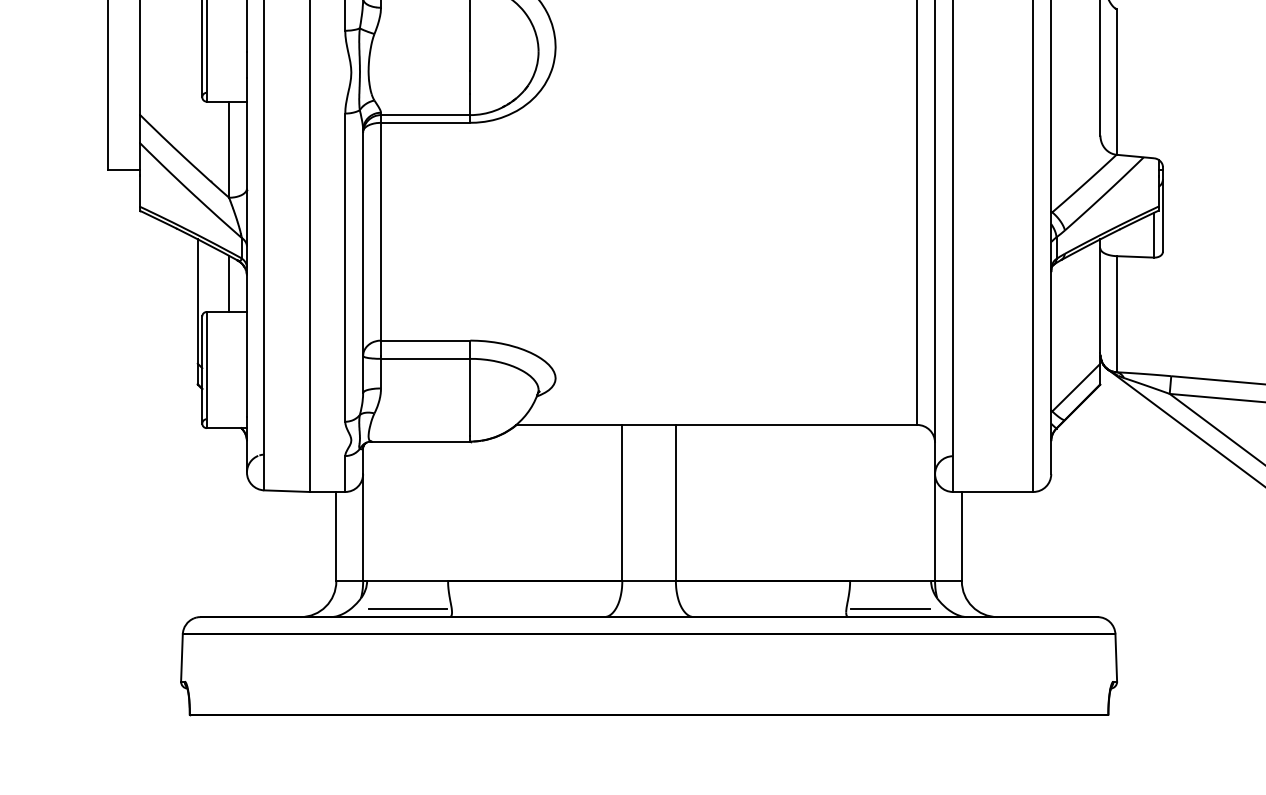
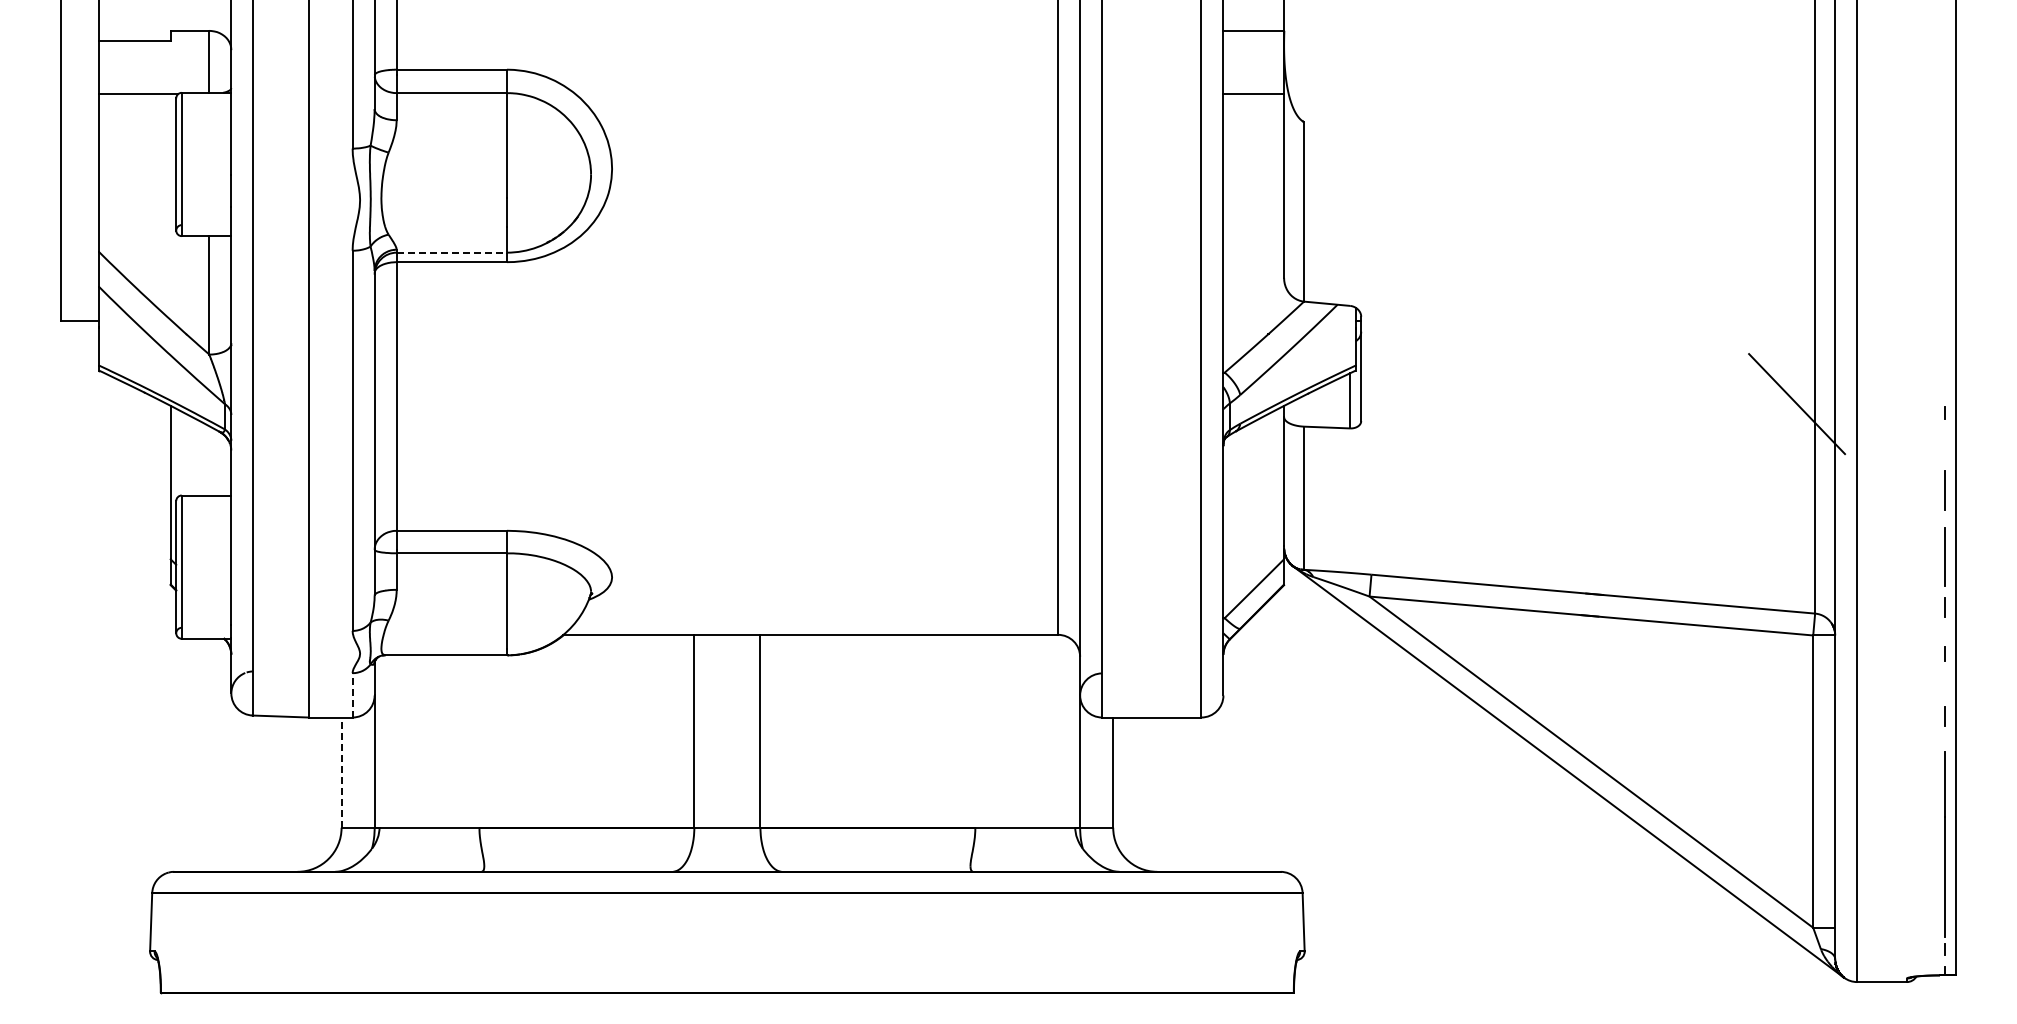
line: (426, 114) -> (452, 252), solid -> dashed
line: (229, 283) -> (209, 460), removed
line: (345, 473) -> (352, 694), solid -> dashed
line: (336, 536) -> (341, 772), solid -> dashed
line: (407, 608) -> (429, 861), removed
line: (889, 608) -> (1024, 861), removed

